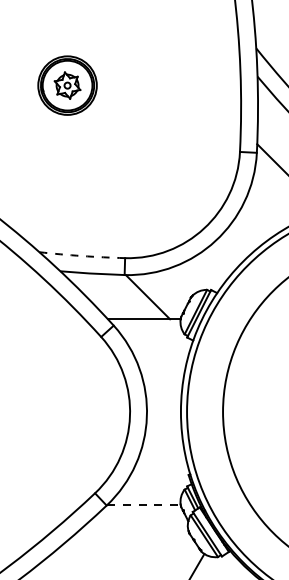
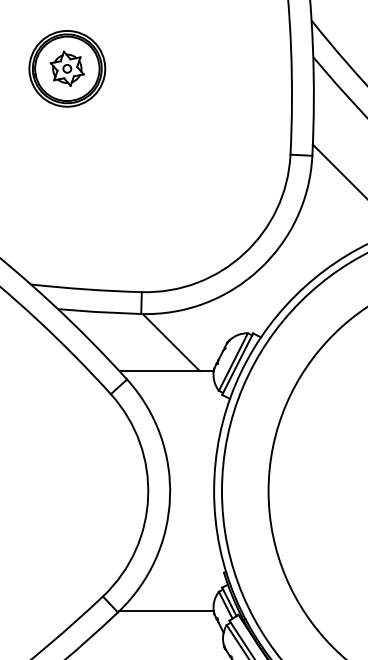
arc: (82, 256) -> (86, 290), dashed -> solid
line: (144, 504) -> (166, 611), dashed -> solid

